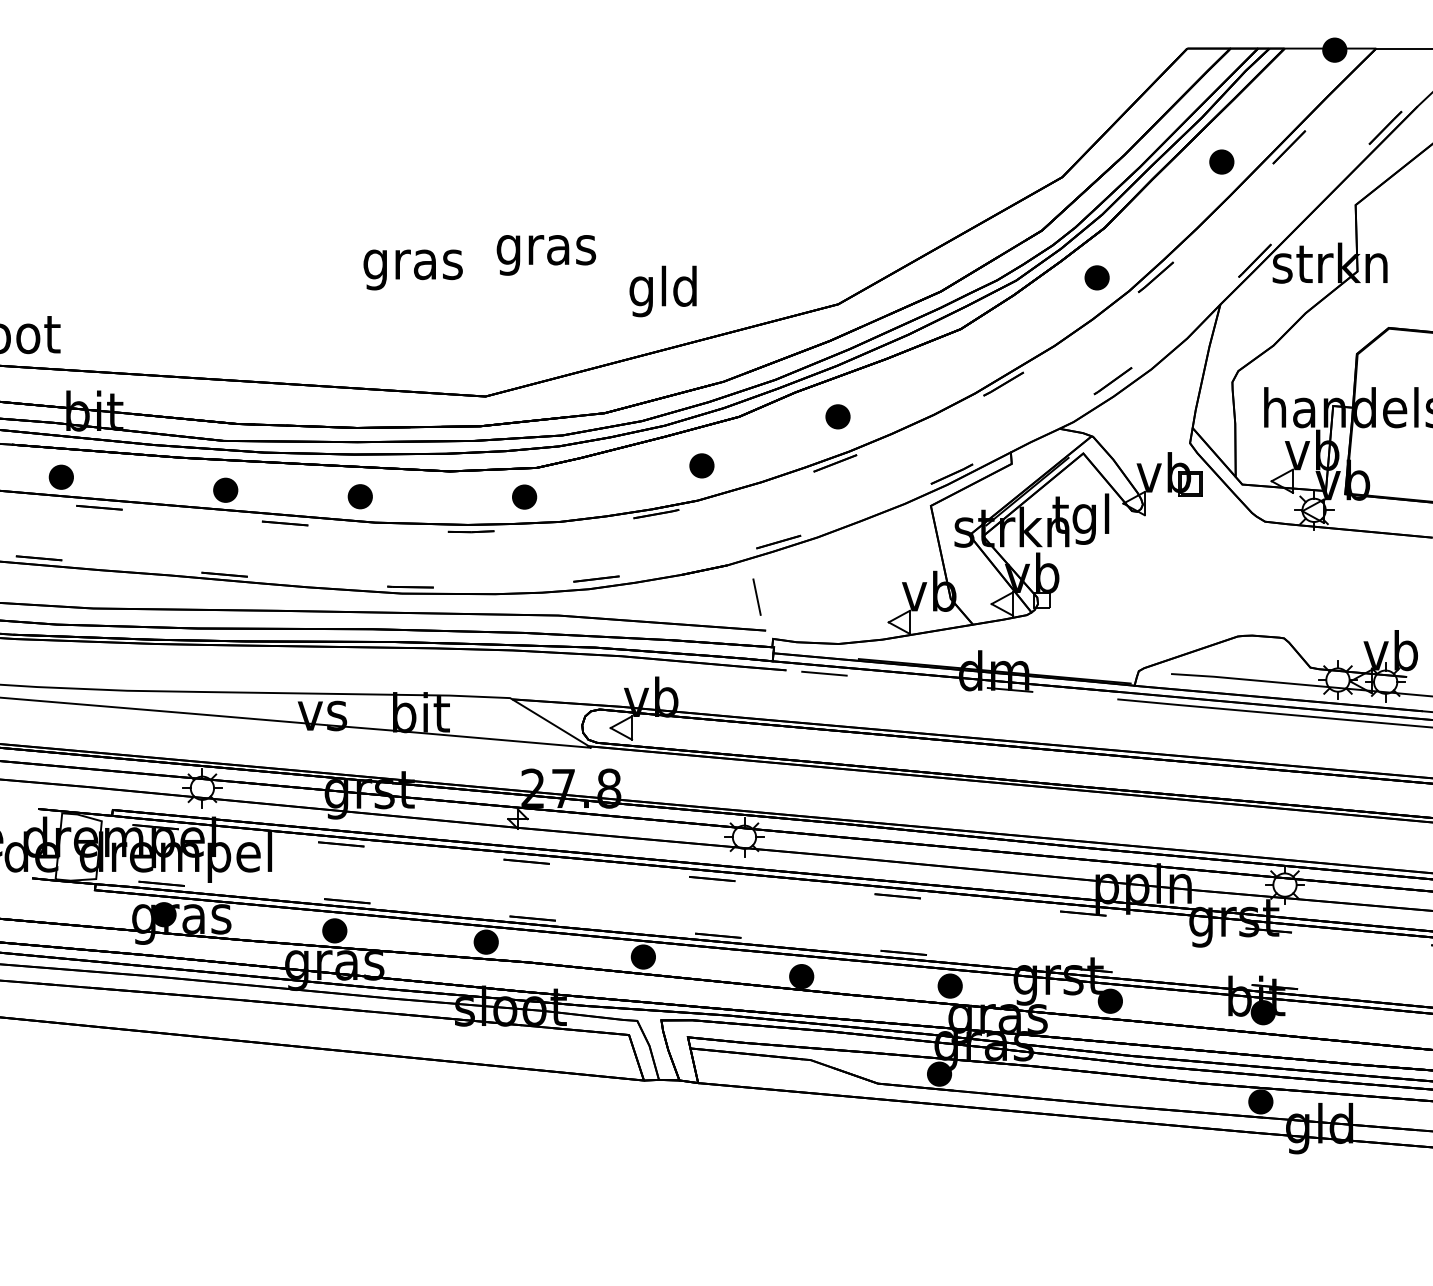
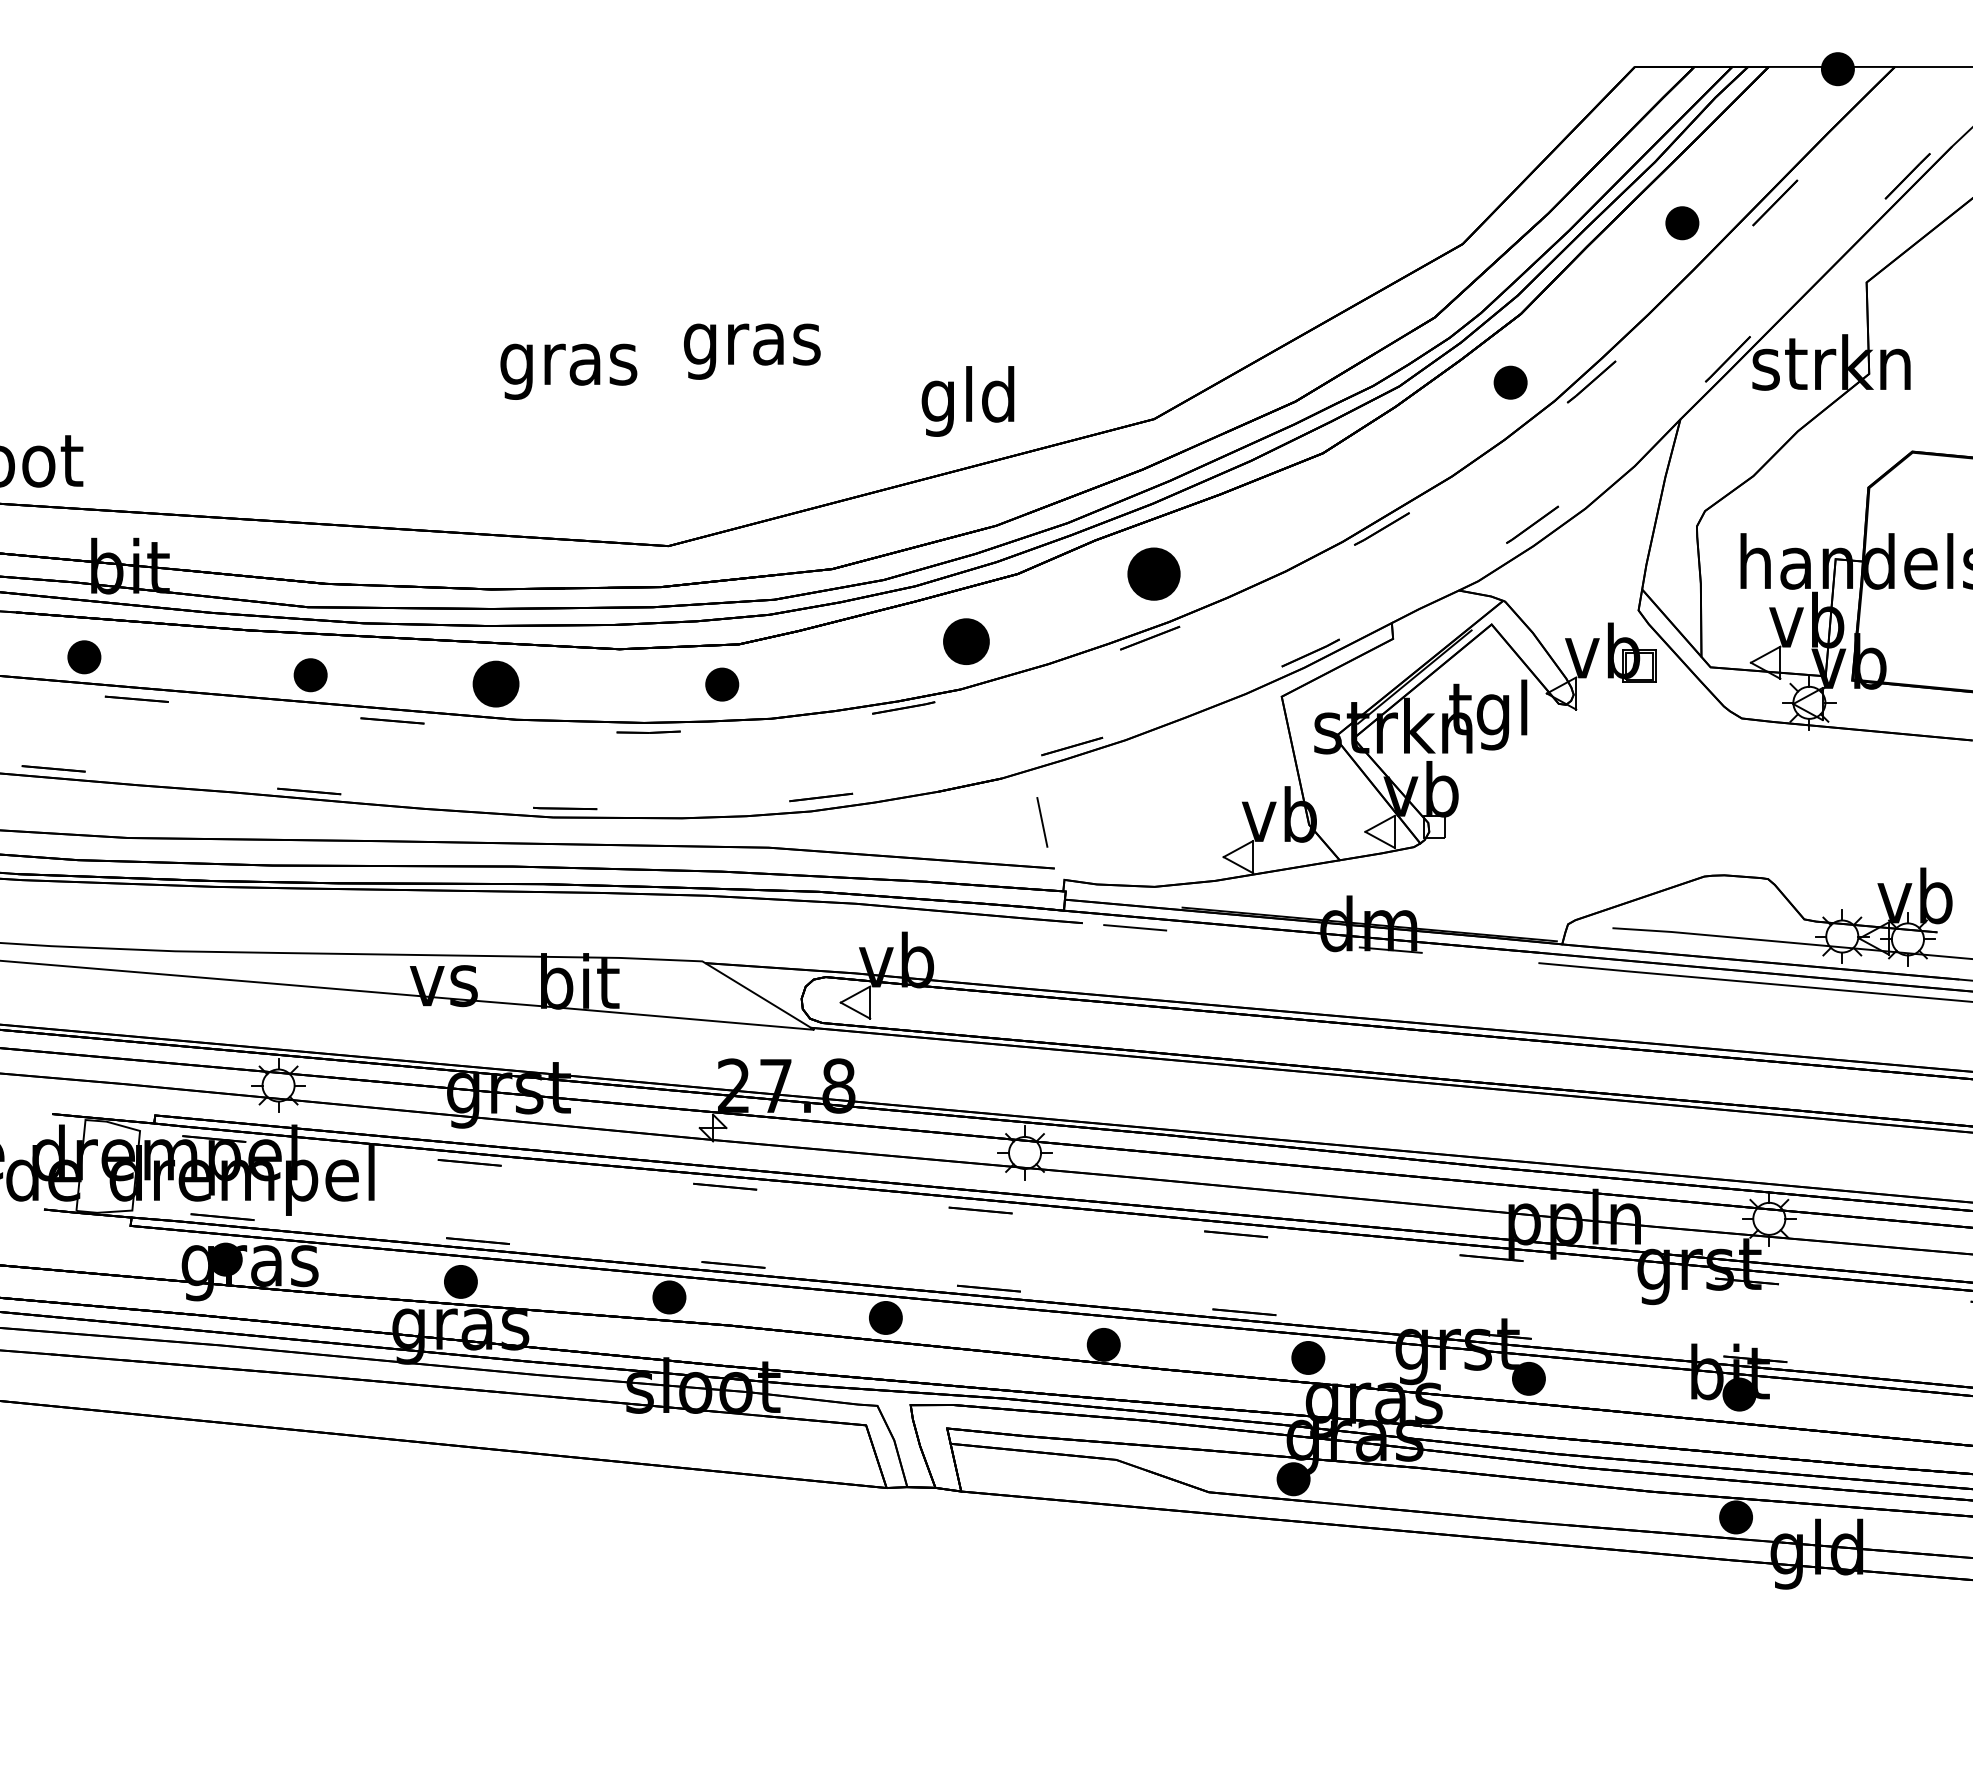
text: (662, 291) -> (967, 401), moved
part: (837, 416) -> (1153, 573), size x1.6
part: (701, 465) -> (966, 641), size x1.4
part: (359, 496) -> (495, 683), size x1.4

